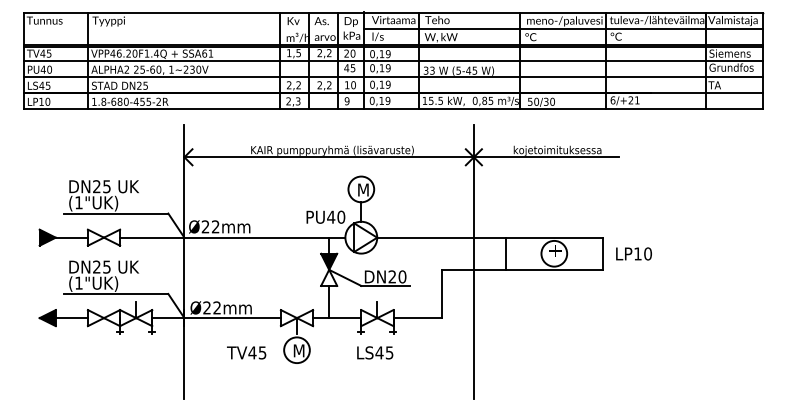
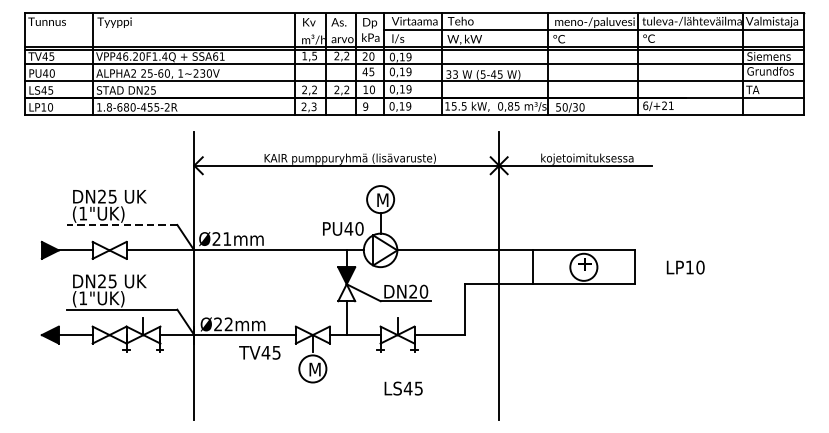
line: (115, 213) -> (121, 224), solid -> dashed
text: (215, 226) -> (227, 238), Ø22mm -> Ø21mm
text: (633, 253) -> (685, 267), moved
text: (246, 352) -> (259, 352), moved
text: (375, 352) -> (403, 388), moved

